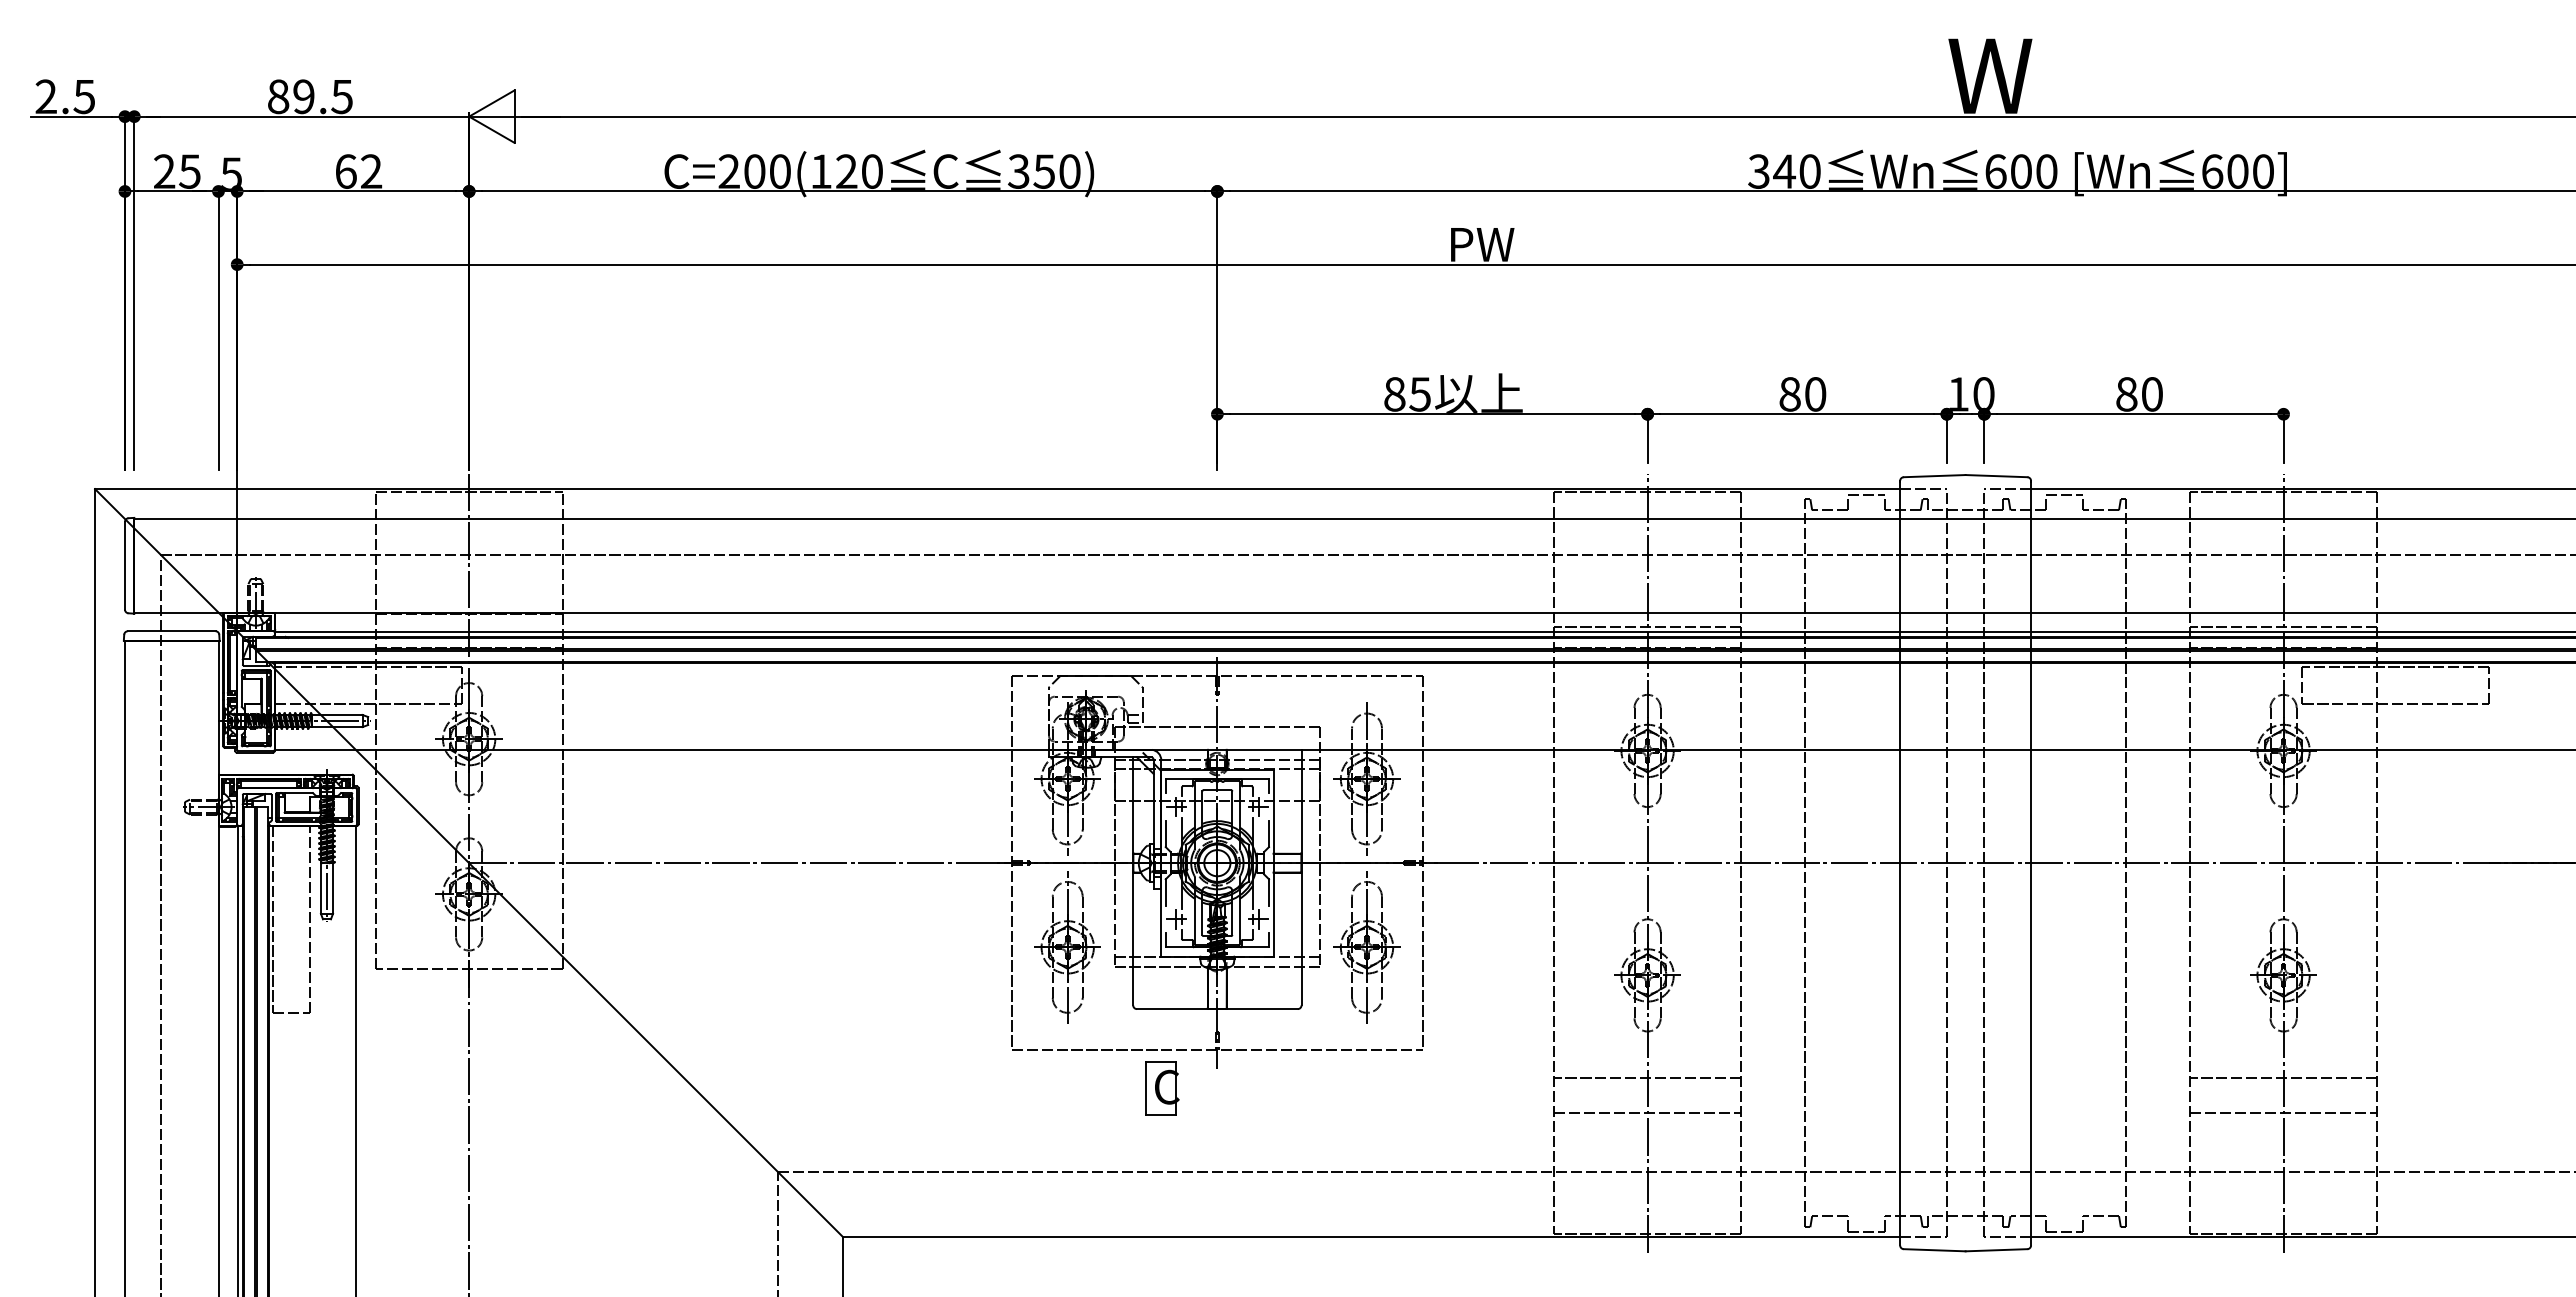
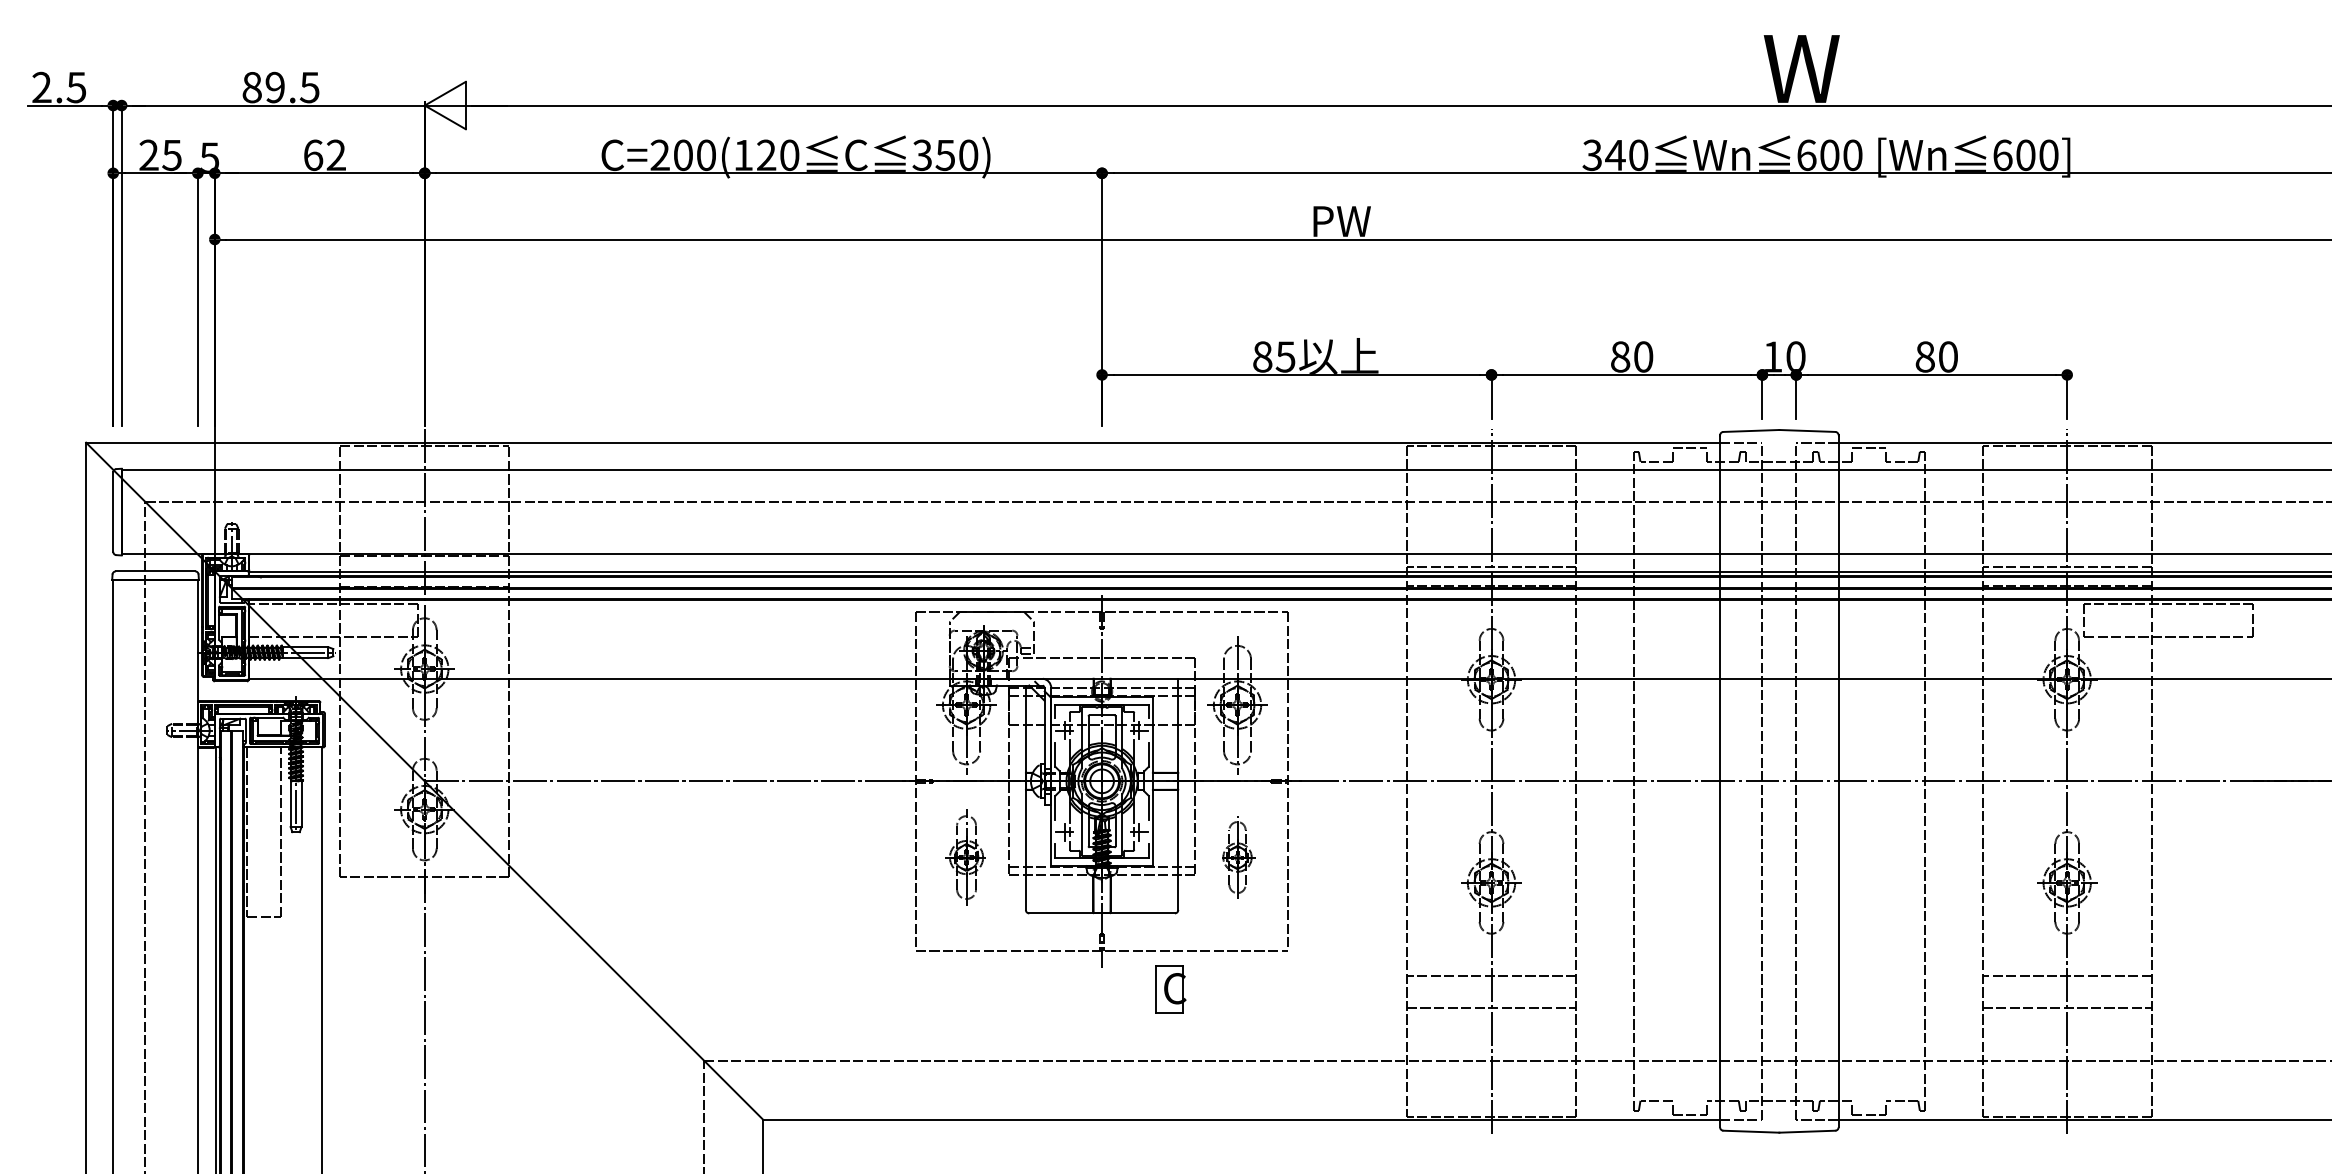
part: (1067, 947) -> (966, 857), size x0.7
part: (1366, 947) -> (1237, 857), size x0.6
part: (1162, 1088) -> (1170, 989), moved

